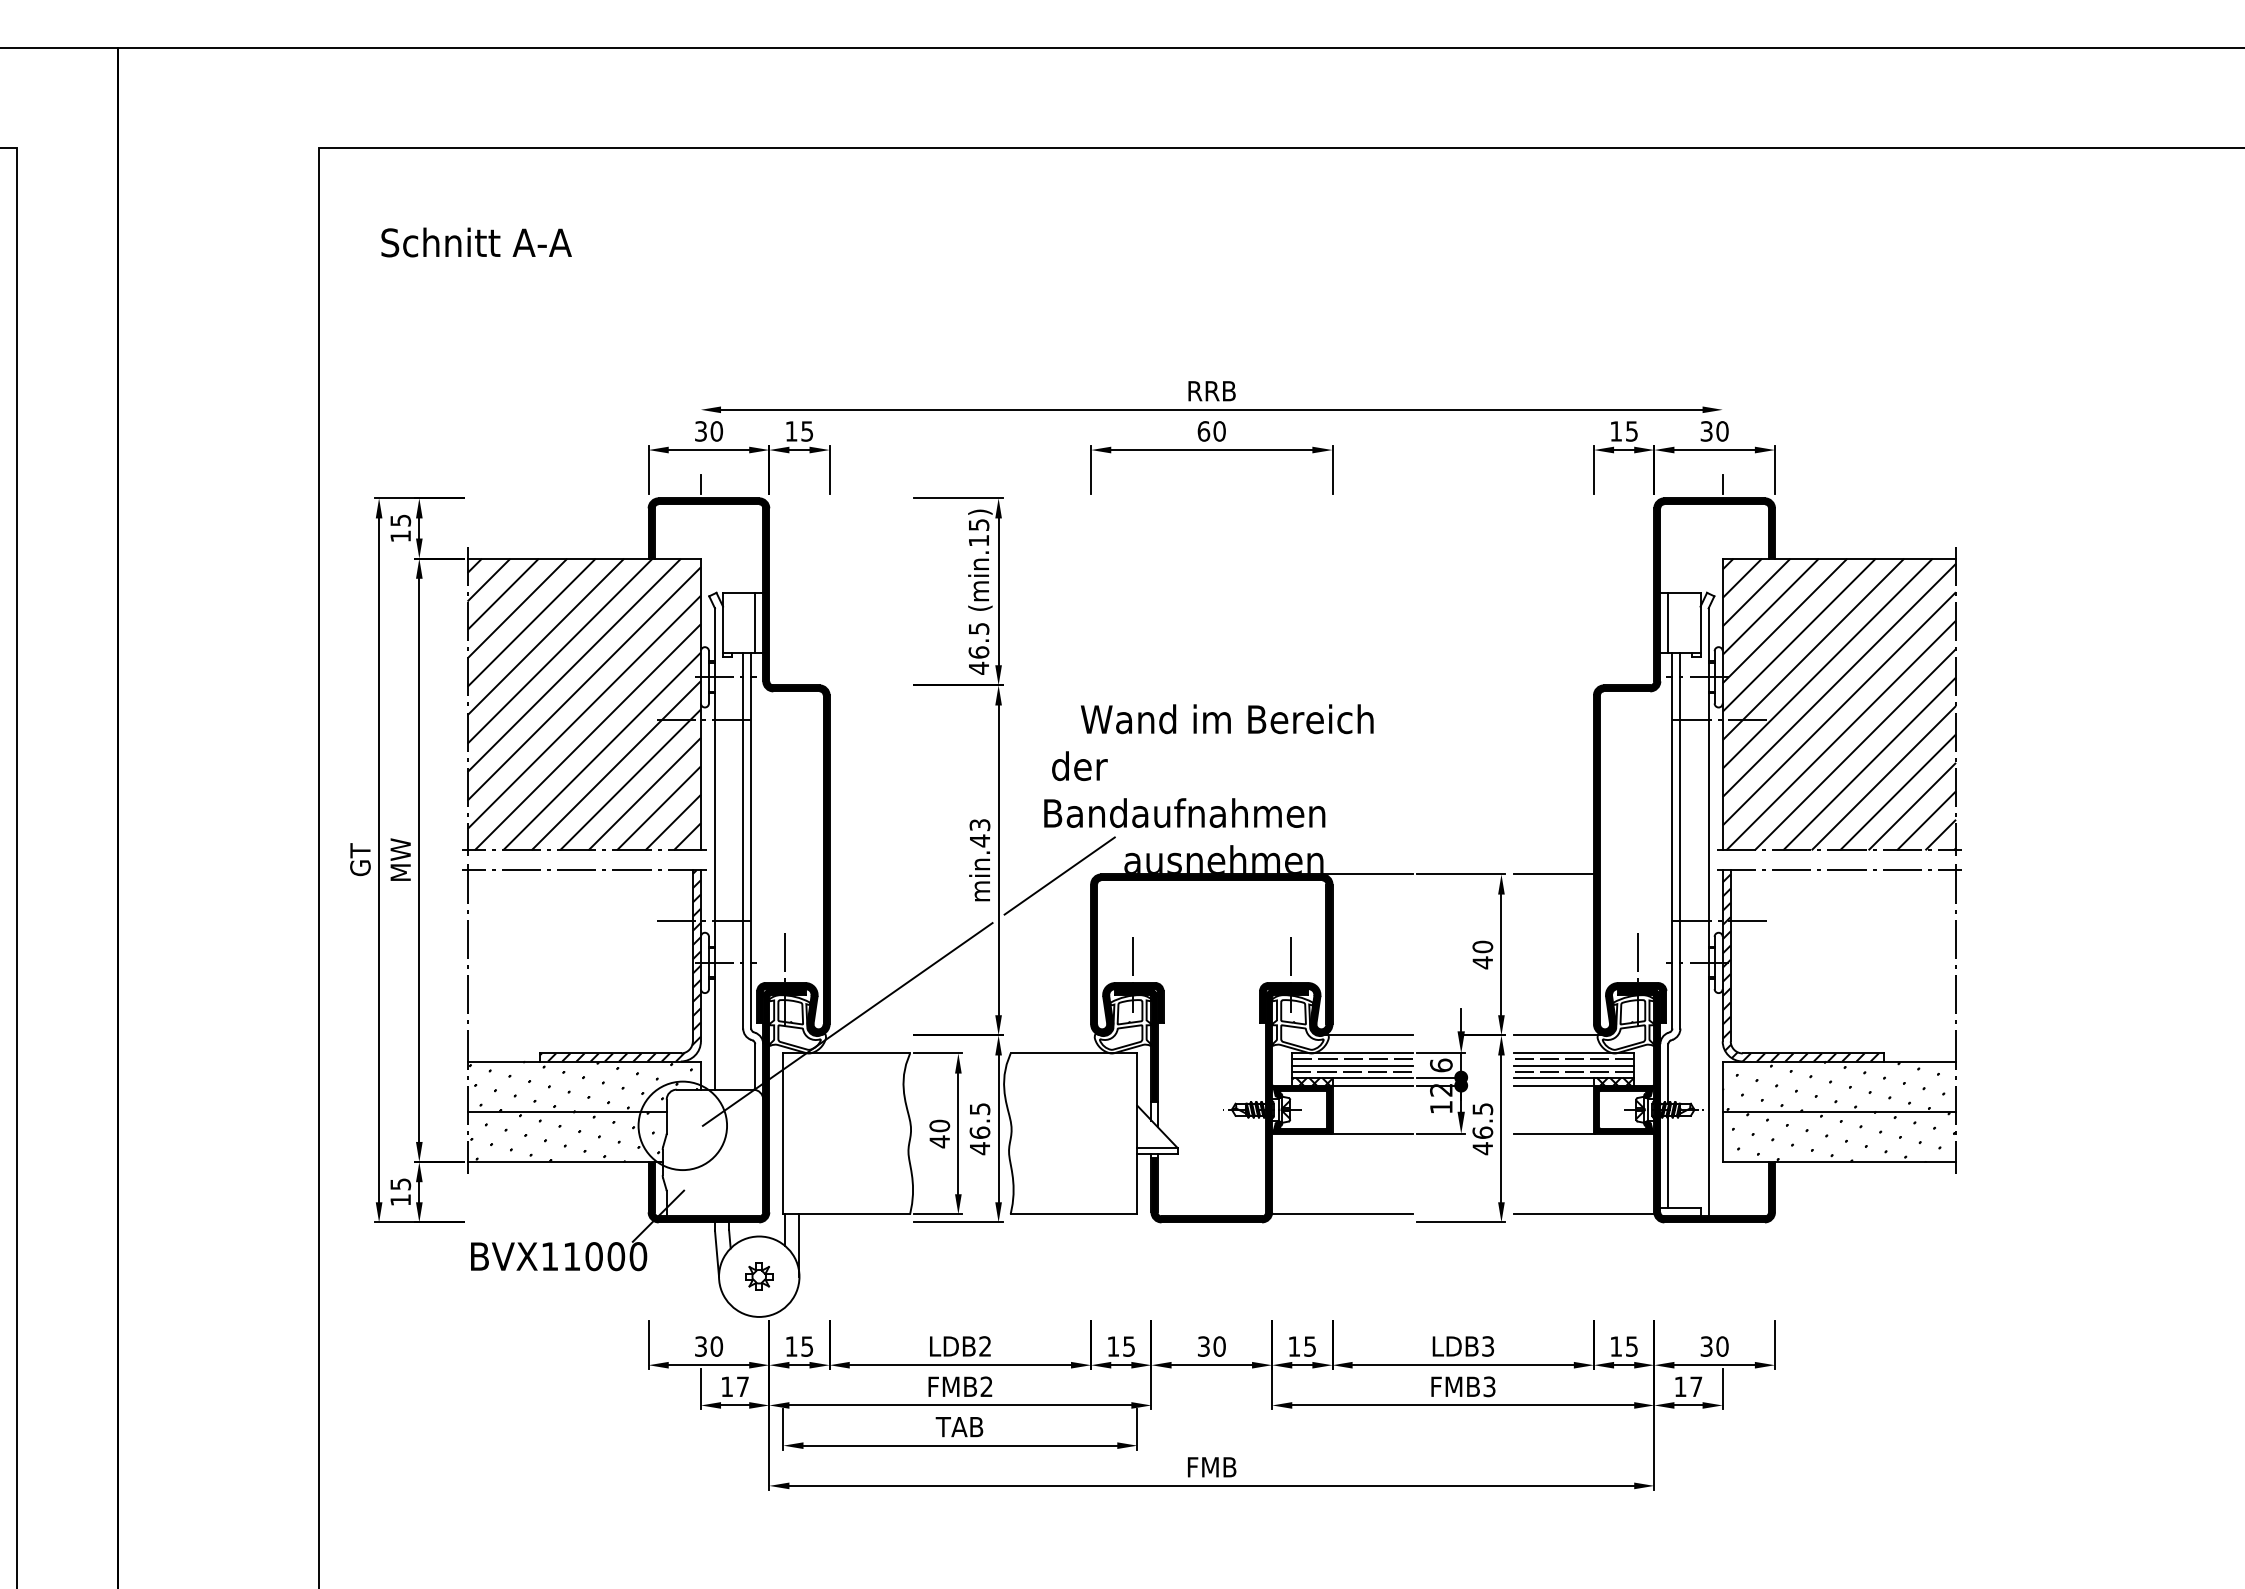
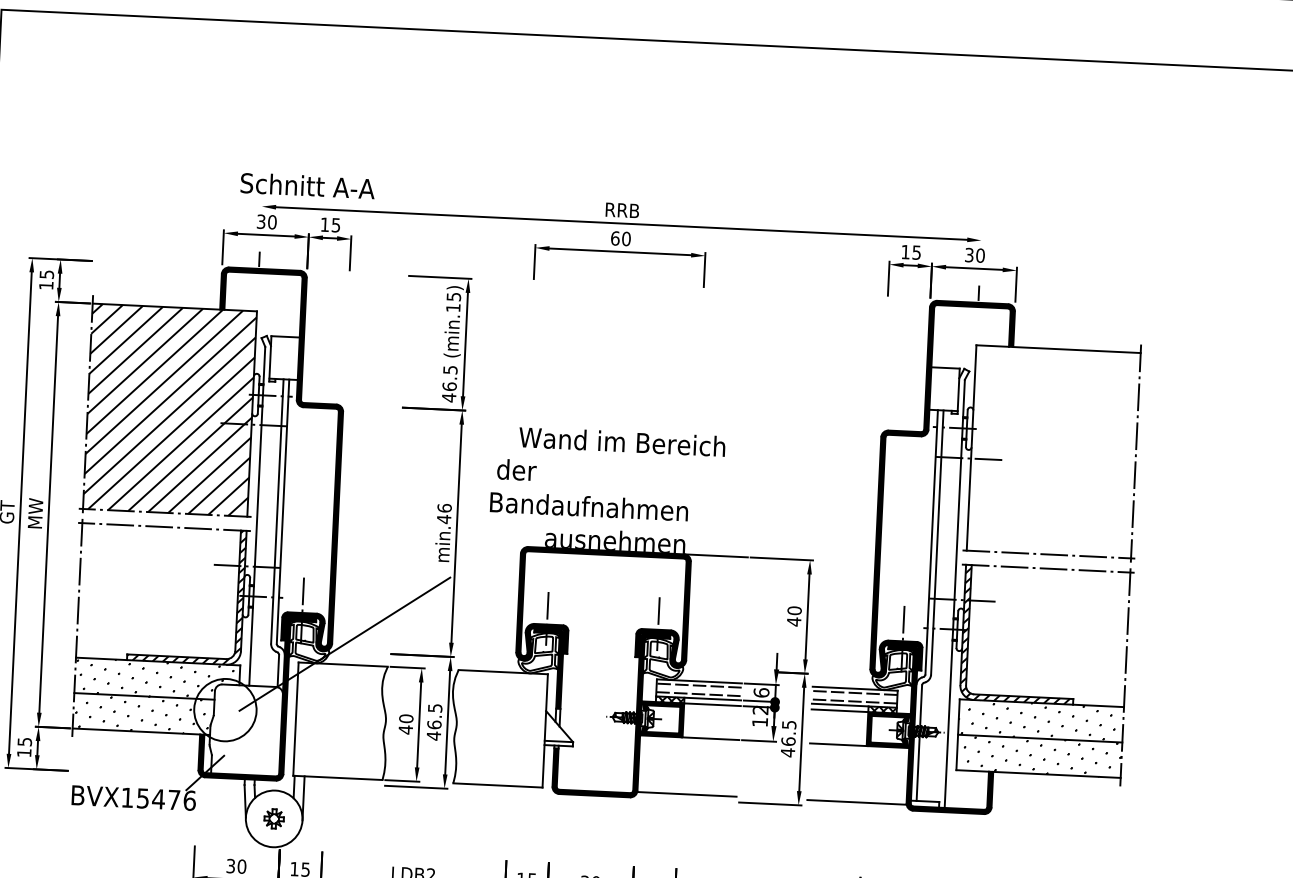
text: (476, 242) -> (307, 185), moved
line: (755, 622) -> (293, 358), removed
line: (1668, 622) -> (936, 388), removed
hatch: (1839, 704) -> (1053, 451), removed
text: (979, 824) -> (444, 507), min.43 -> min.46
line: (1553, 874) -> (846, 562), removed
line: (1059, 875) -> (498, 546), removed
line: (1367, 1035) -> (710, 669), removed
line: (1559, 1035) -> (845, 675), removed
line: (1352, 1065) -> (698, 689), removed
line: (1573, 1065) -> (854, 697), removed
text: (605, 1256) -> (166, 799), BVX11000 -> BVX15476

